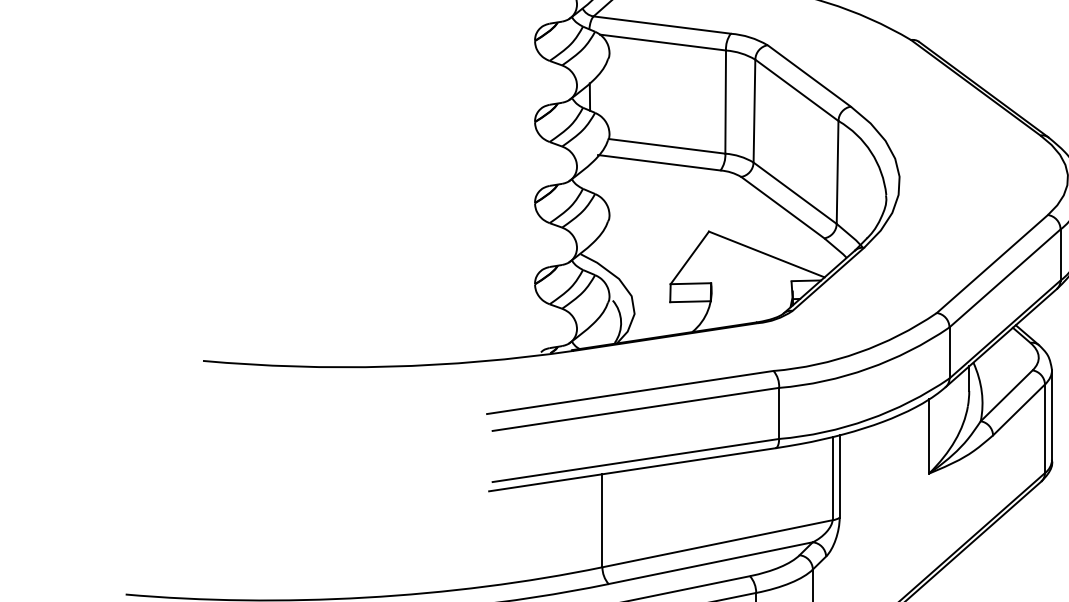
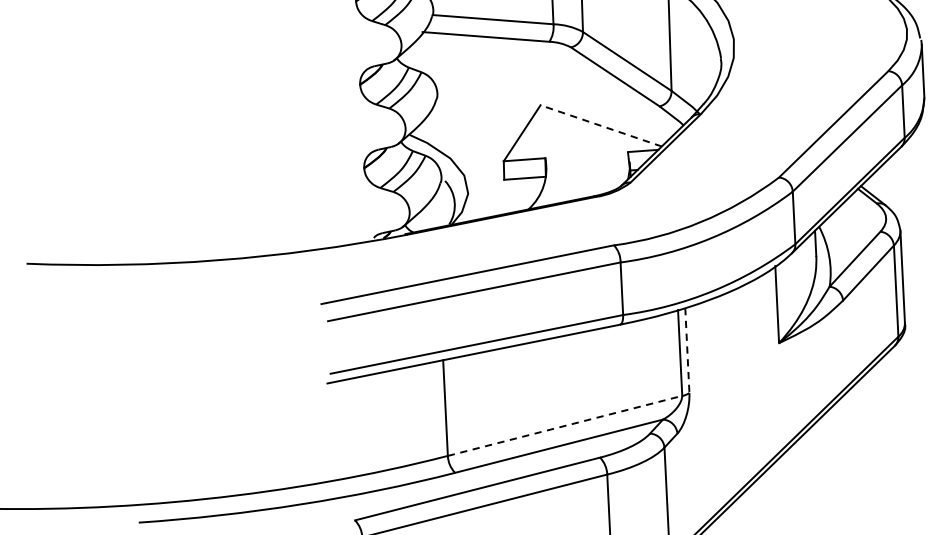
line: (766, 254) -> (600, 125), solid -> dashed
line: (839, 476) -> (687, 350), solid -> dashed
line: (718, 543) -> (566, 425), solid -> dashed

